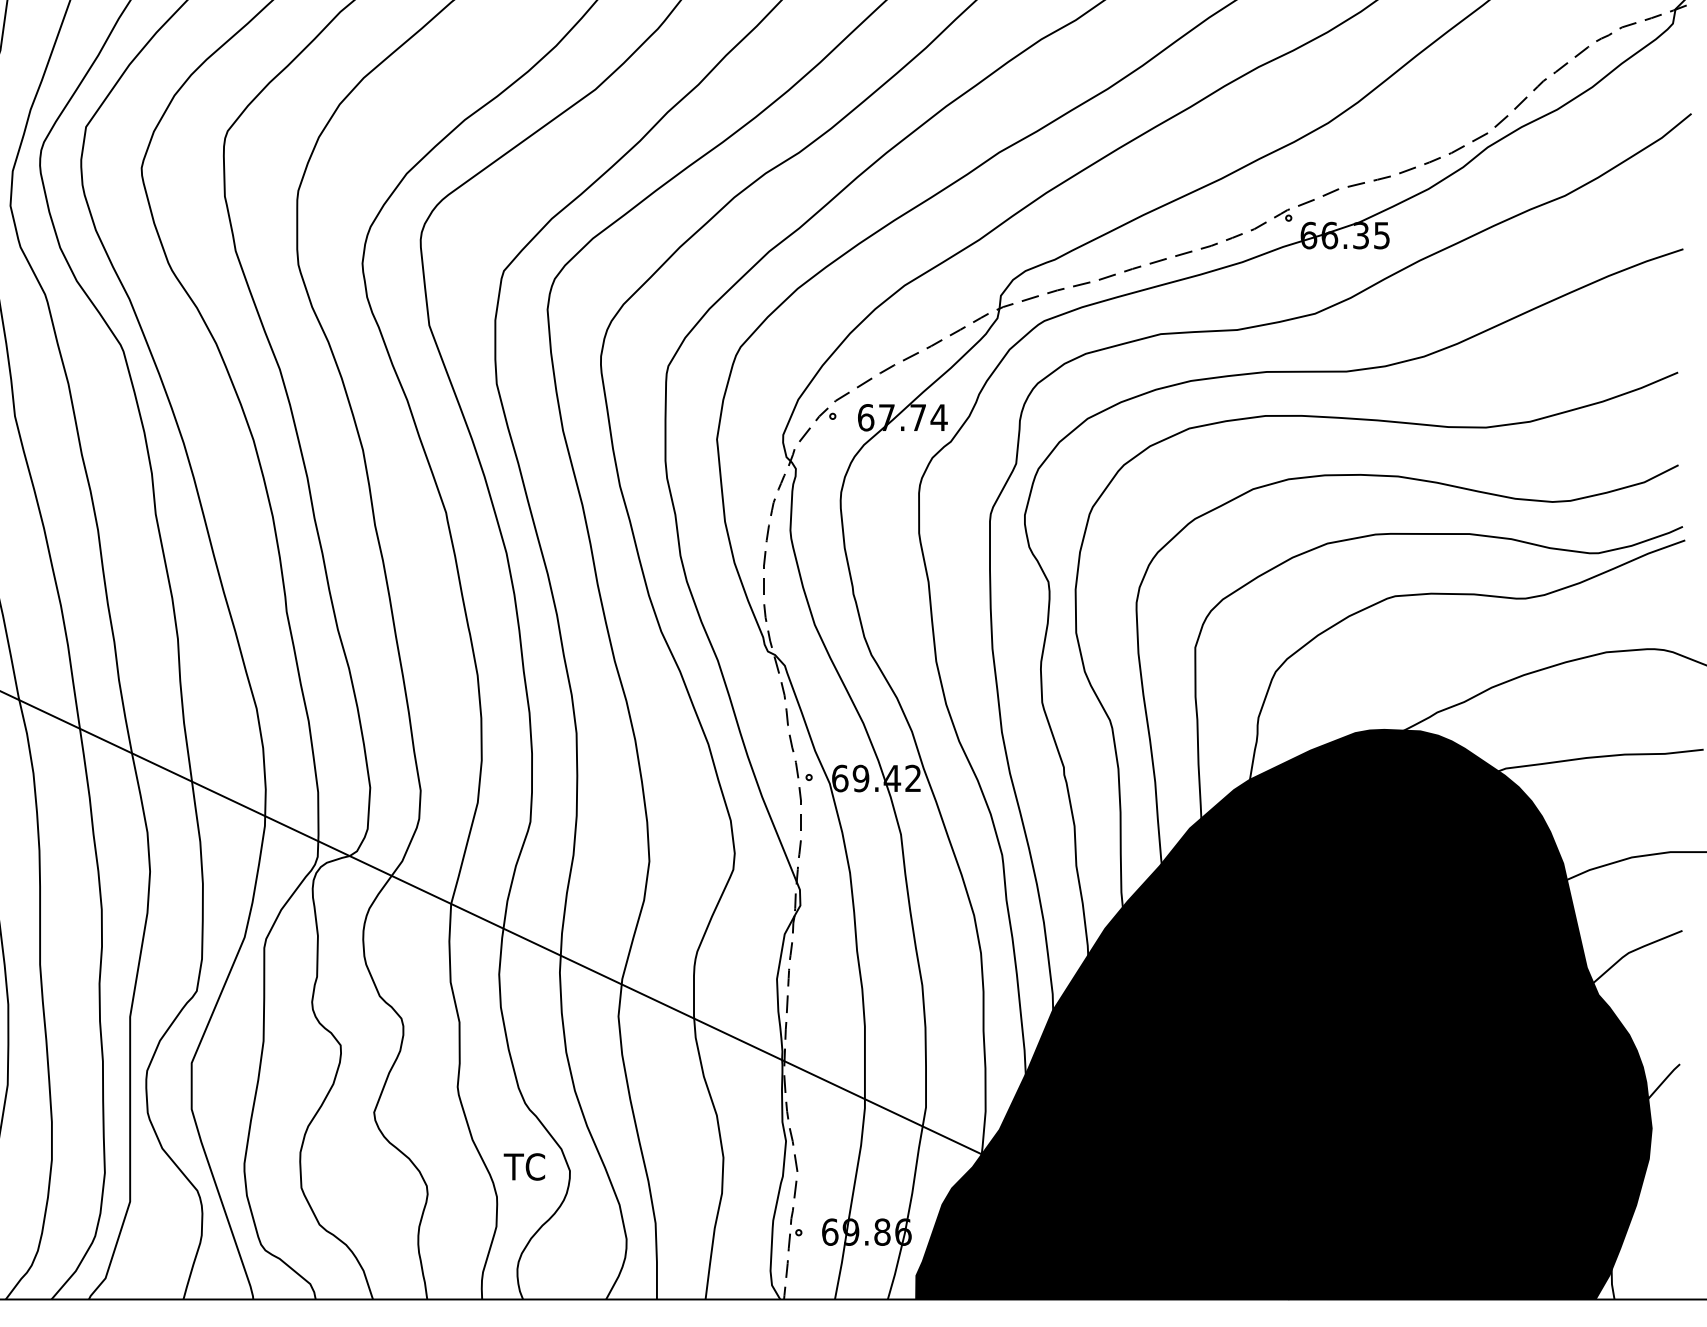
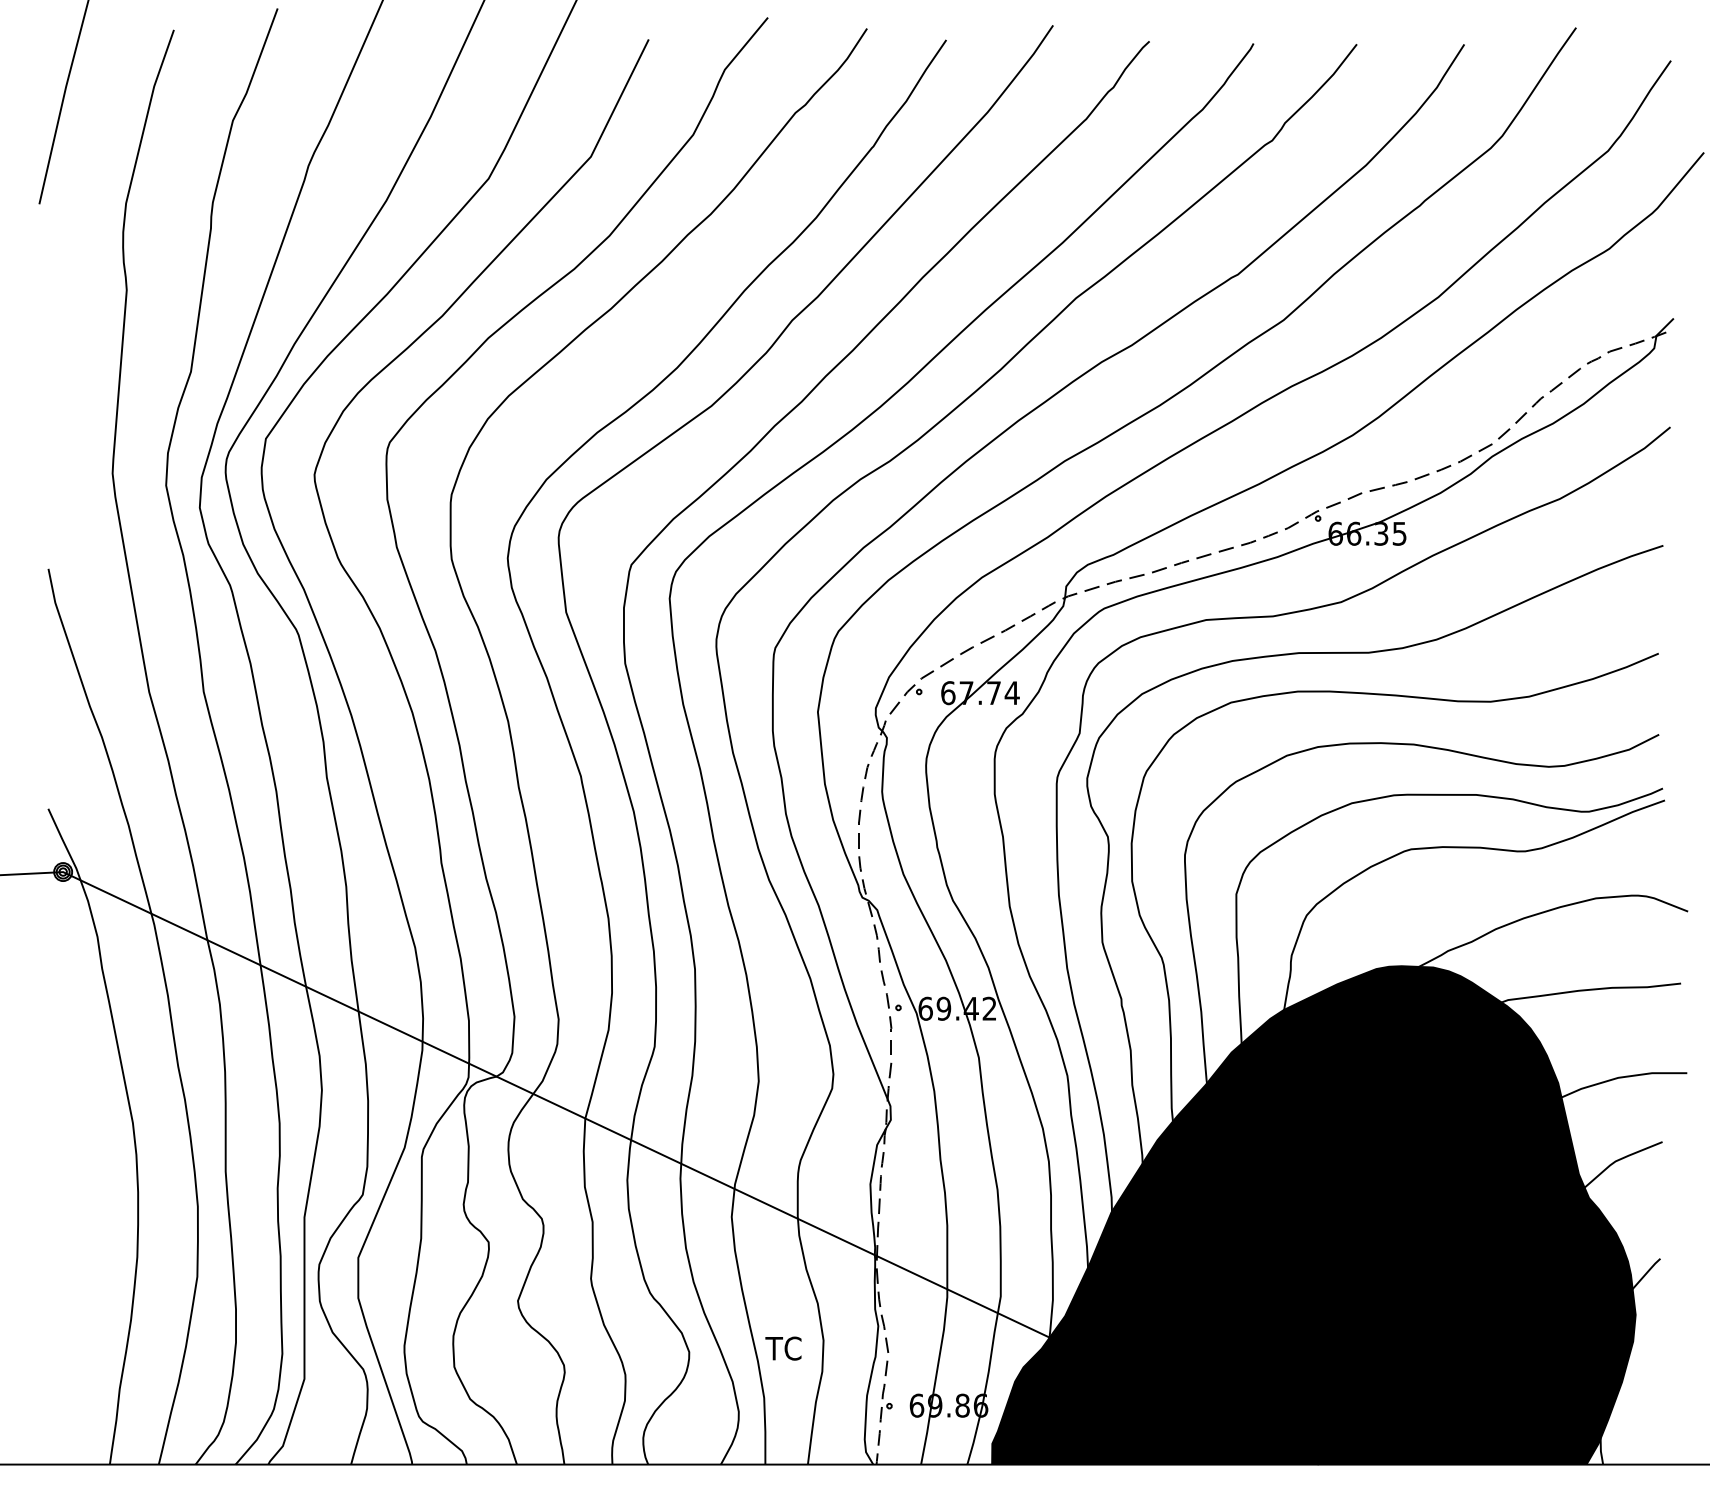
text: (524, 1166) -> (783, 1348), moved

